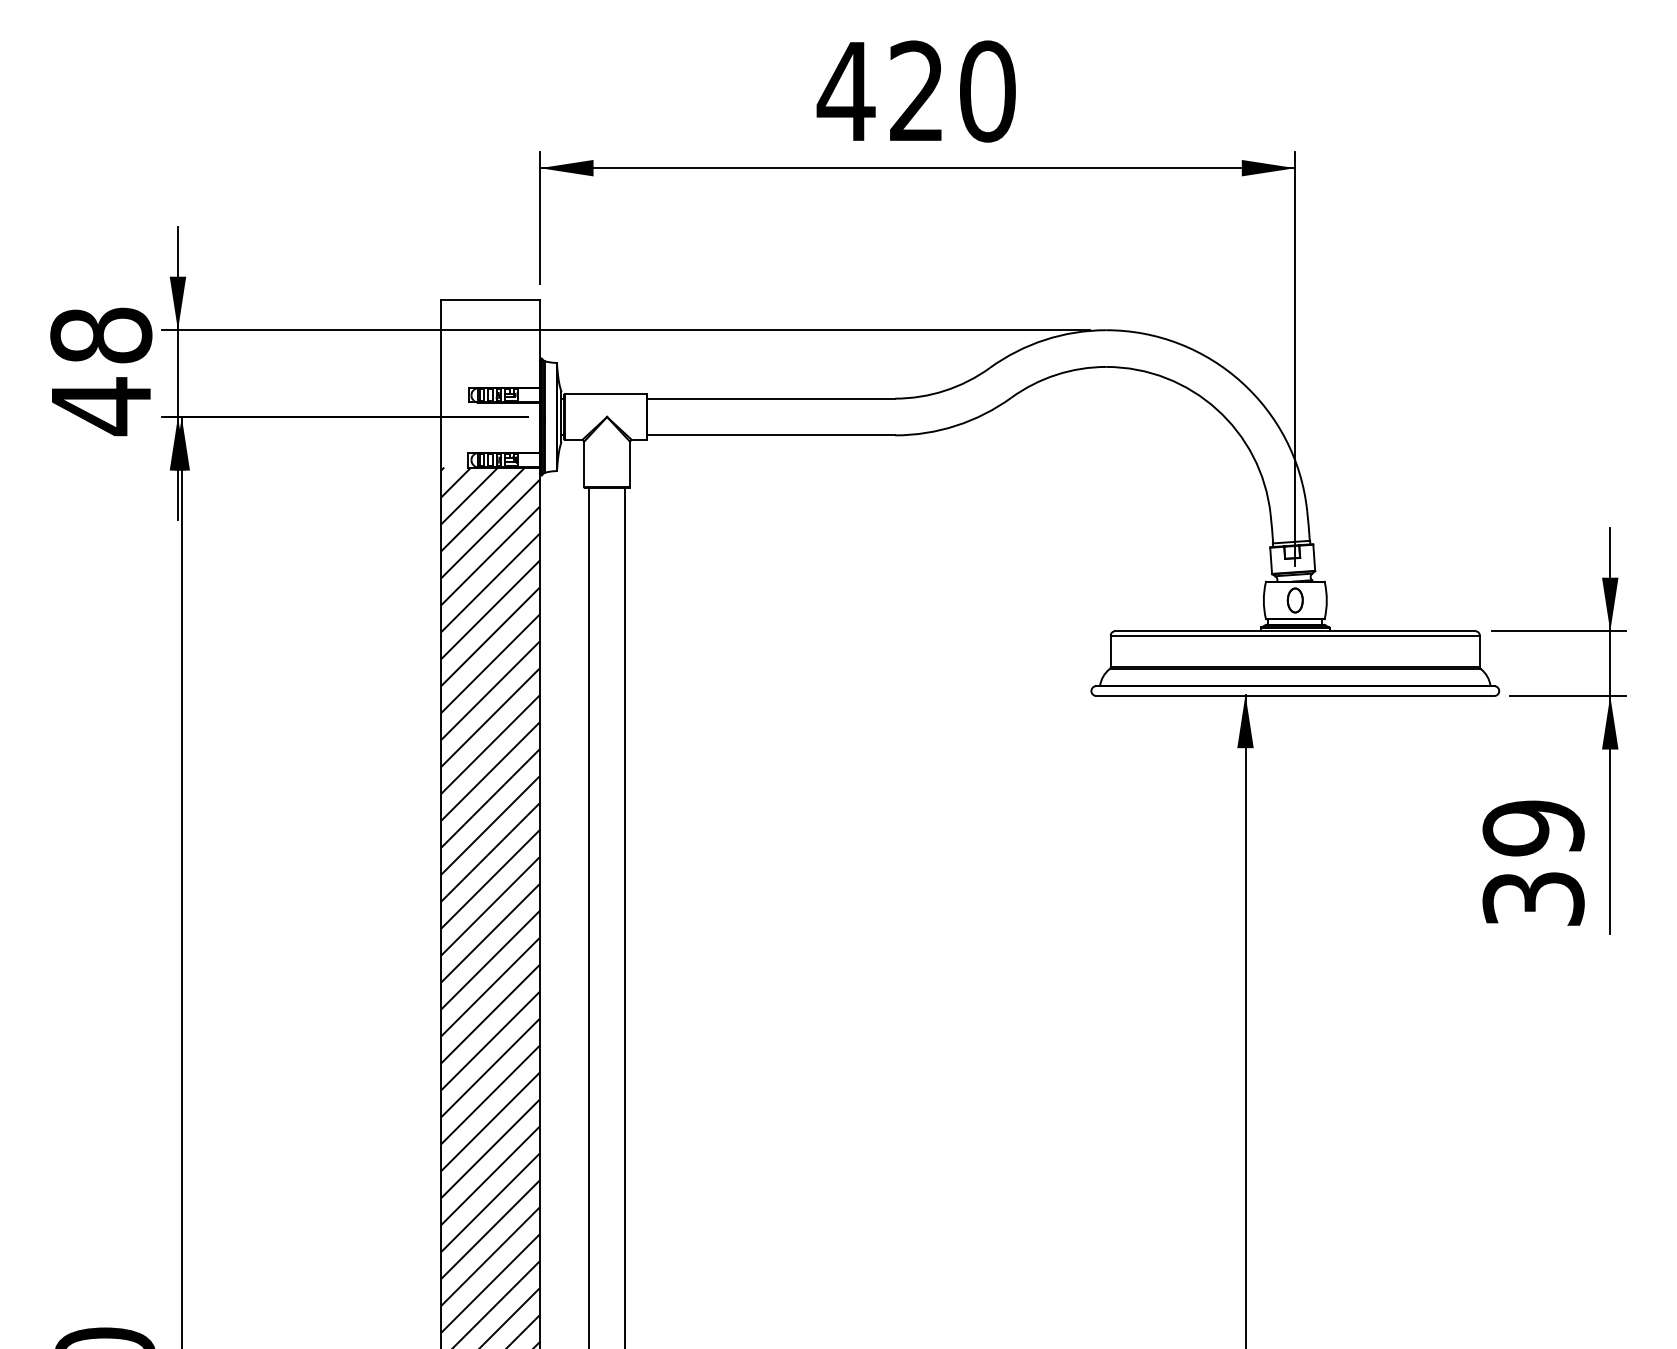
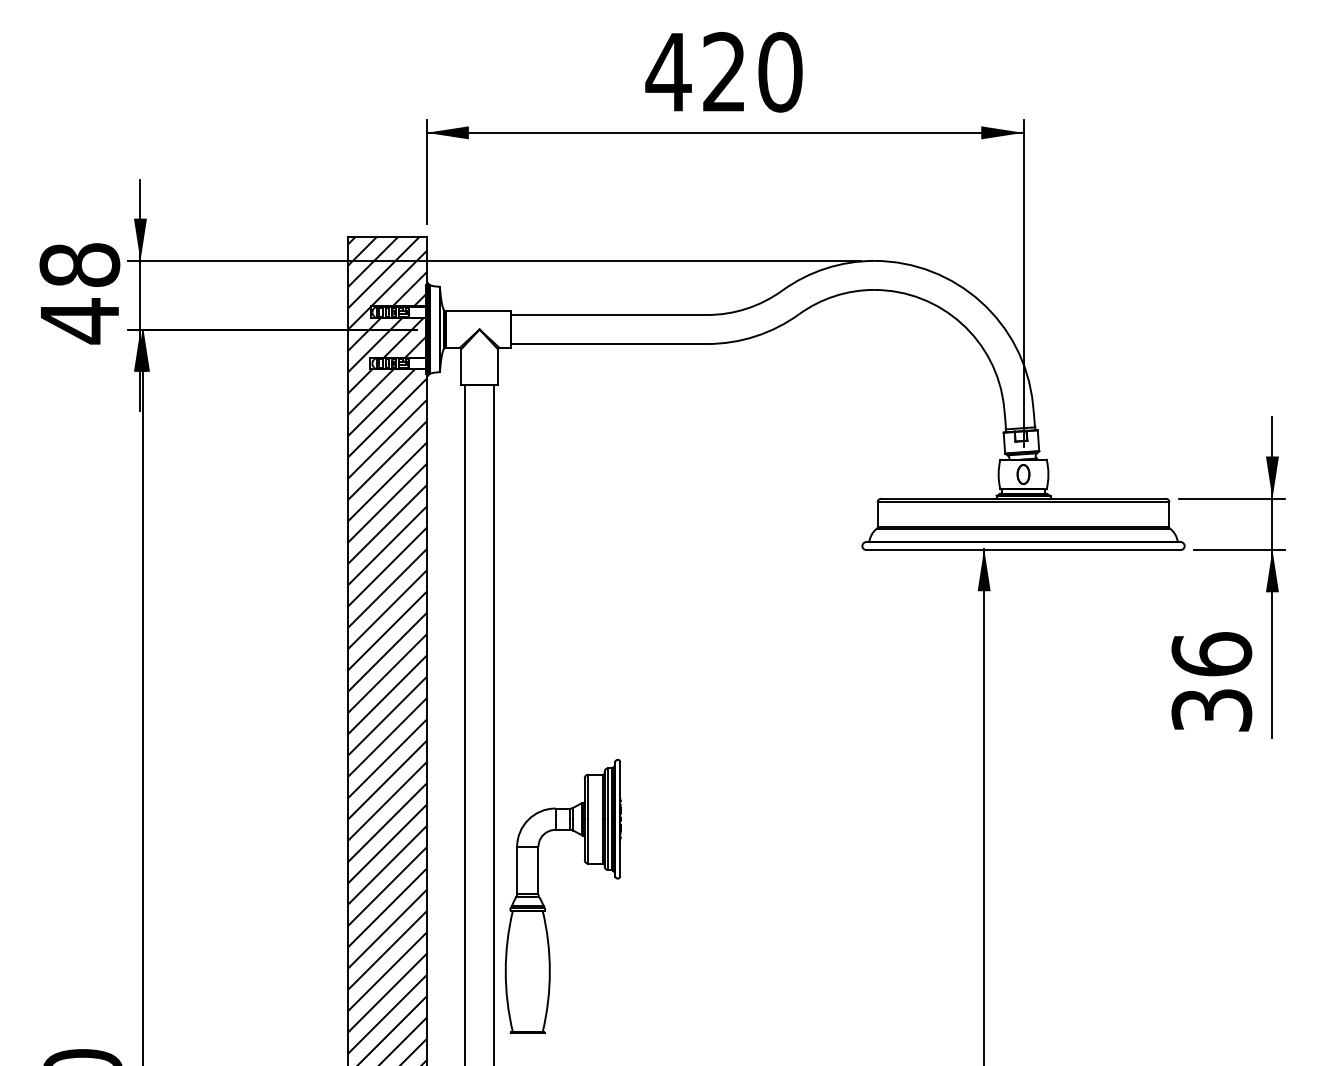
hatch: (490, 382) -> (387, 302), added
text: (1533, 828) -> (1211, 654), 39 -> 36
part: (687, 1142) -> (543, 902), added

